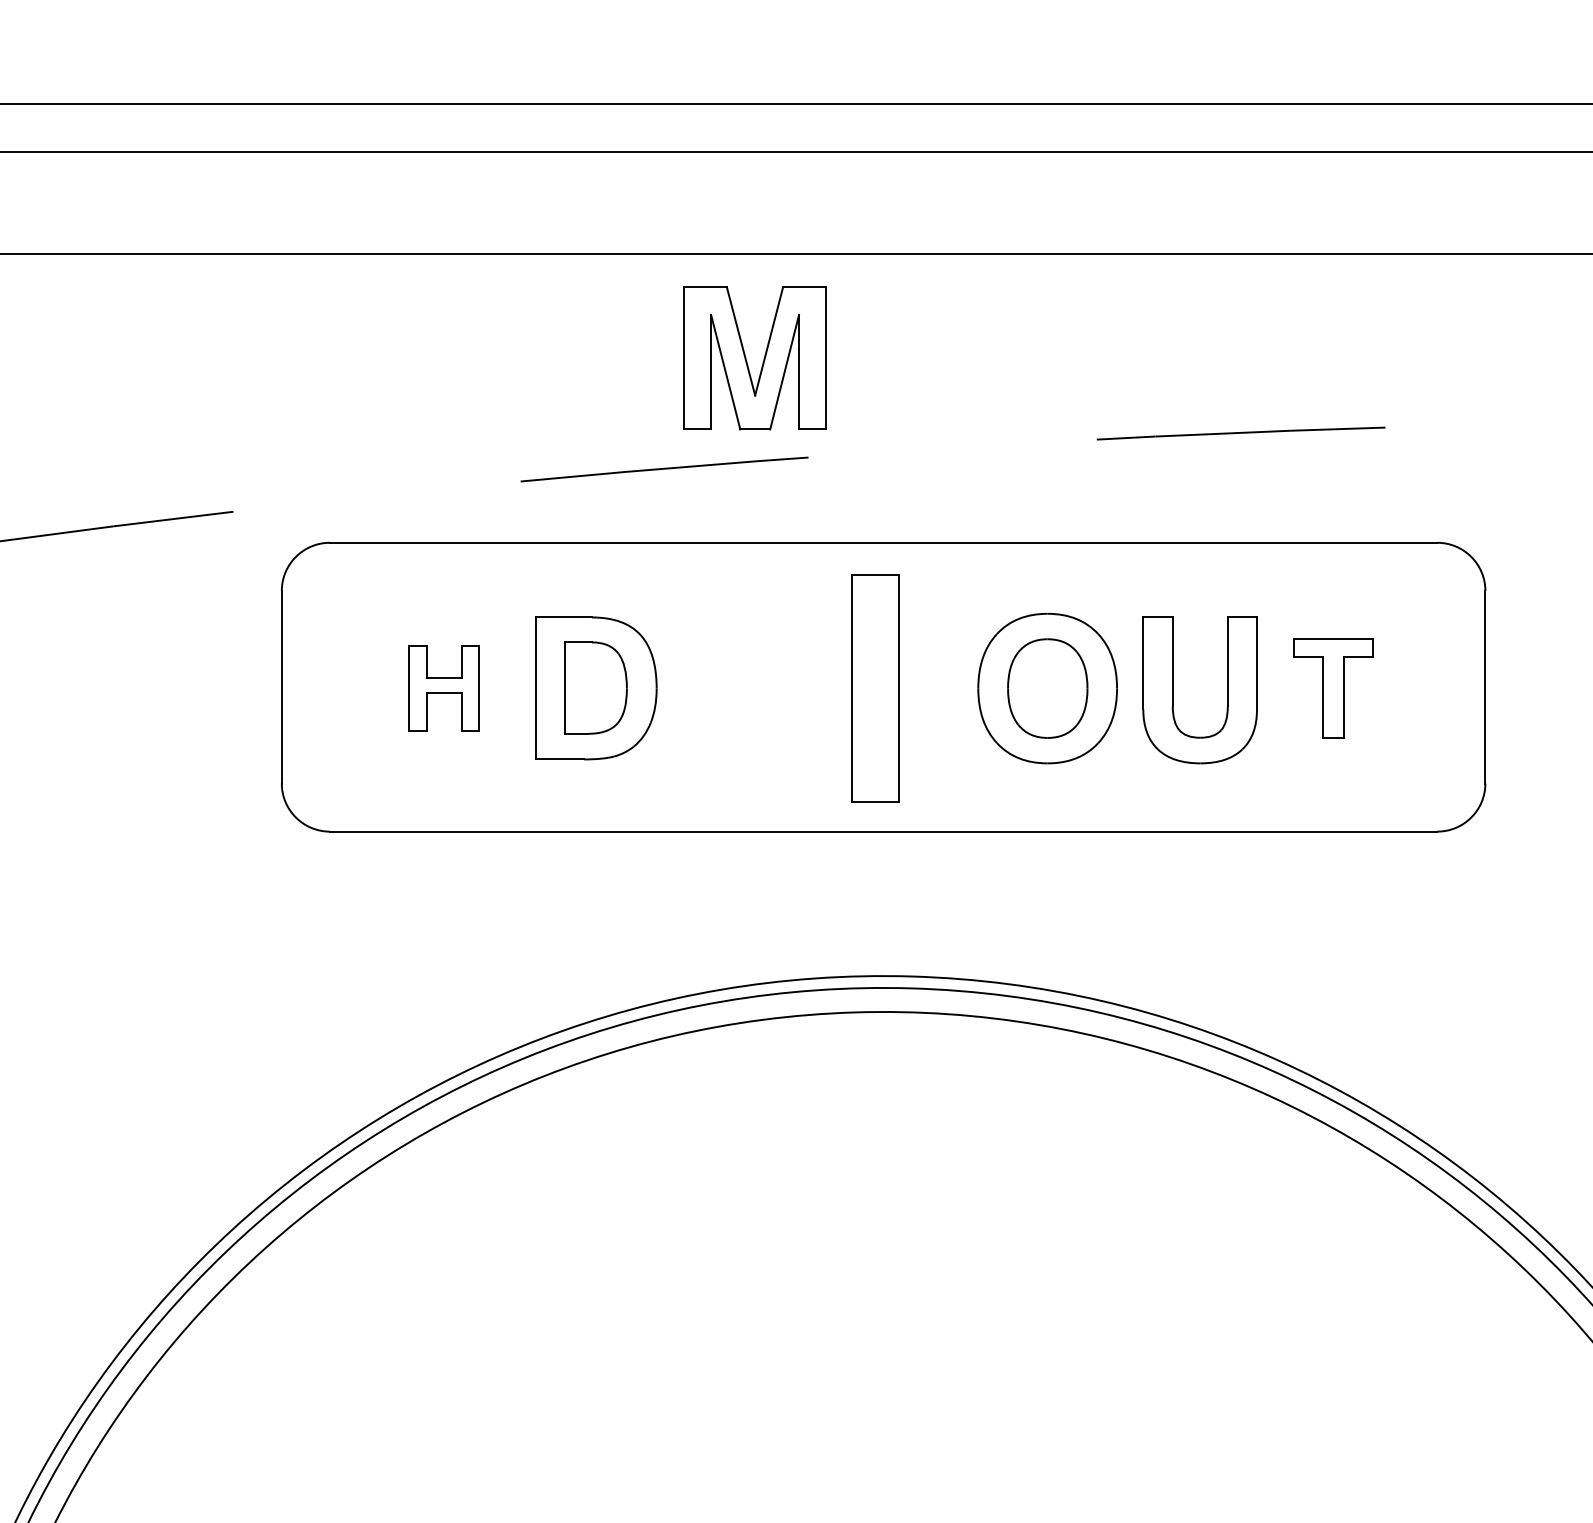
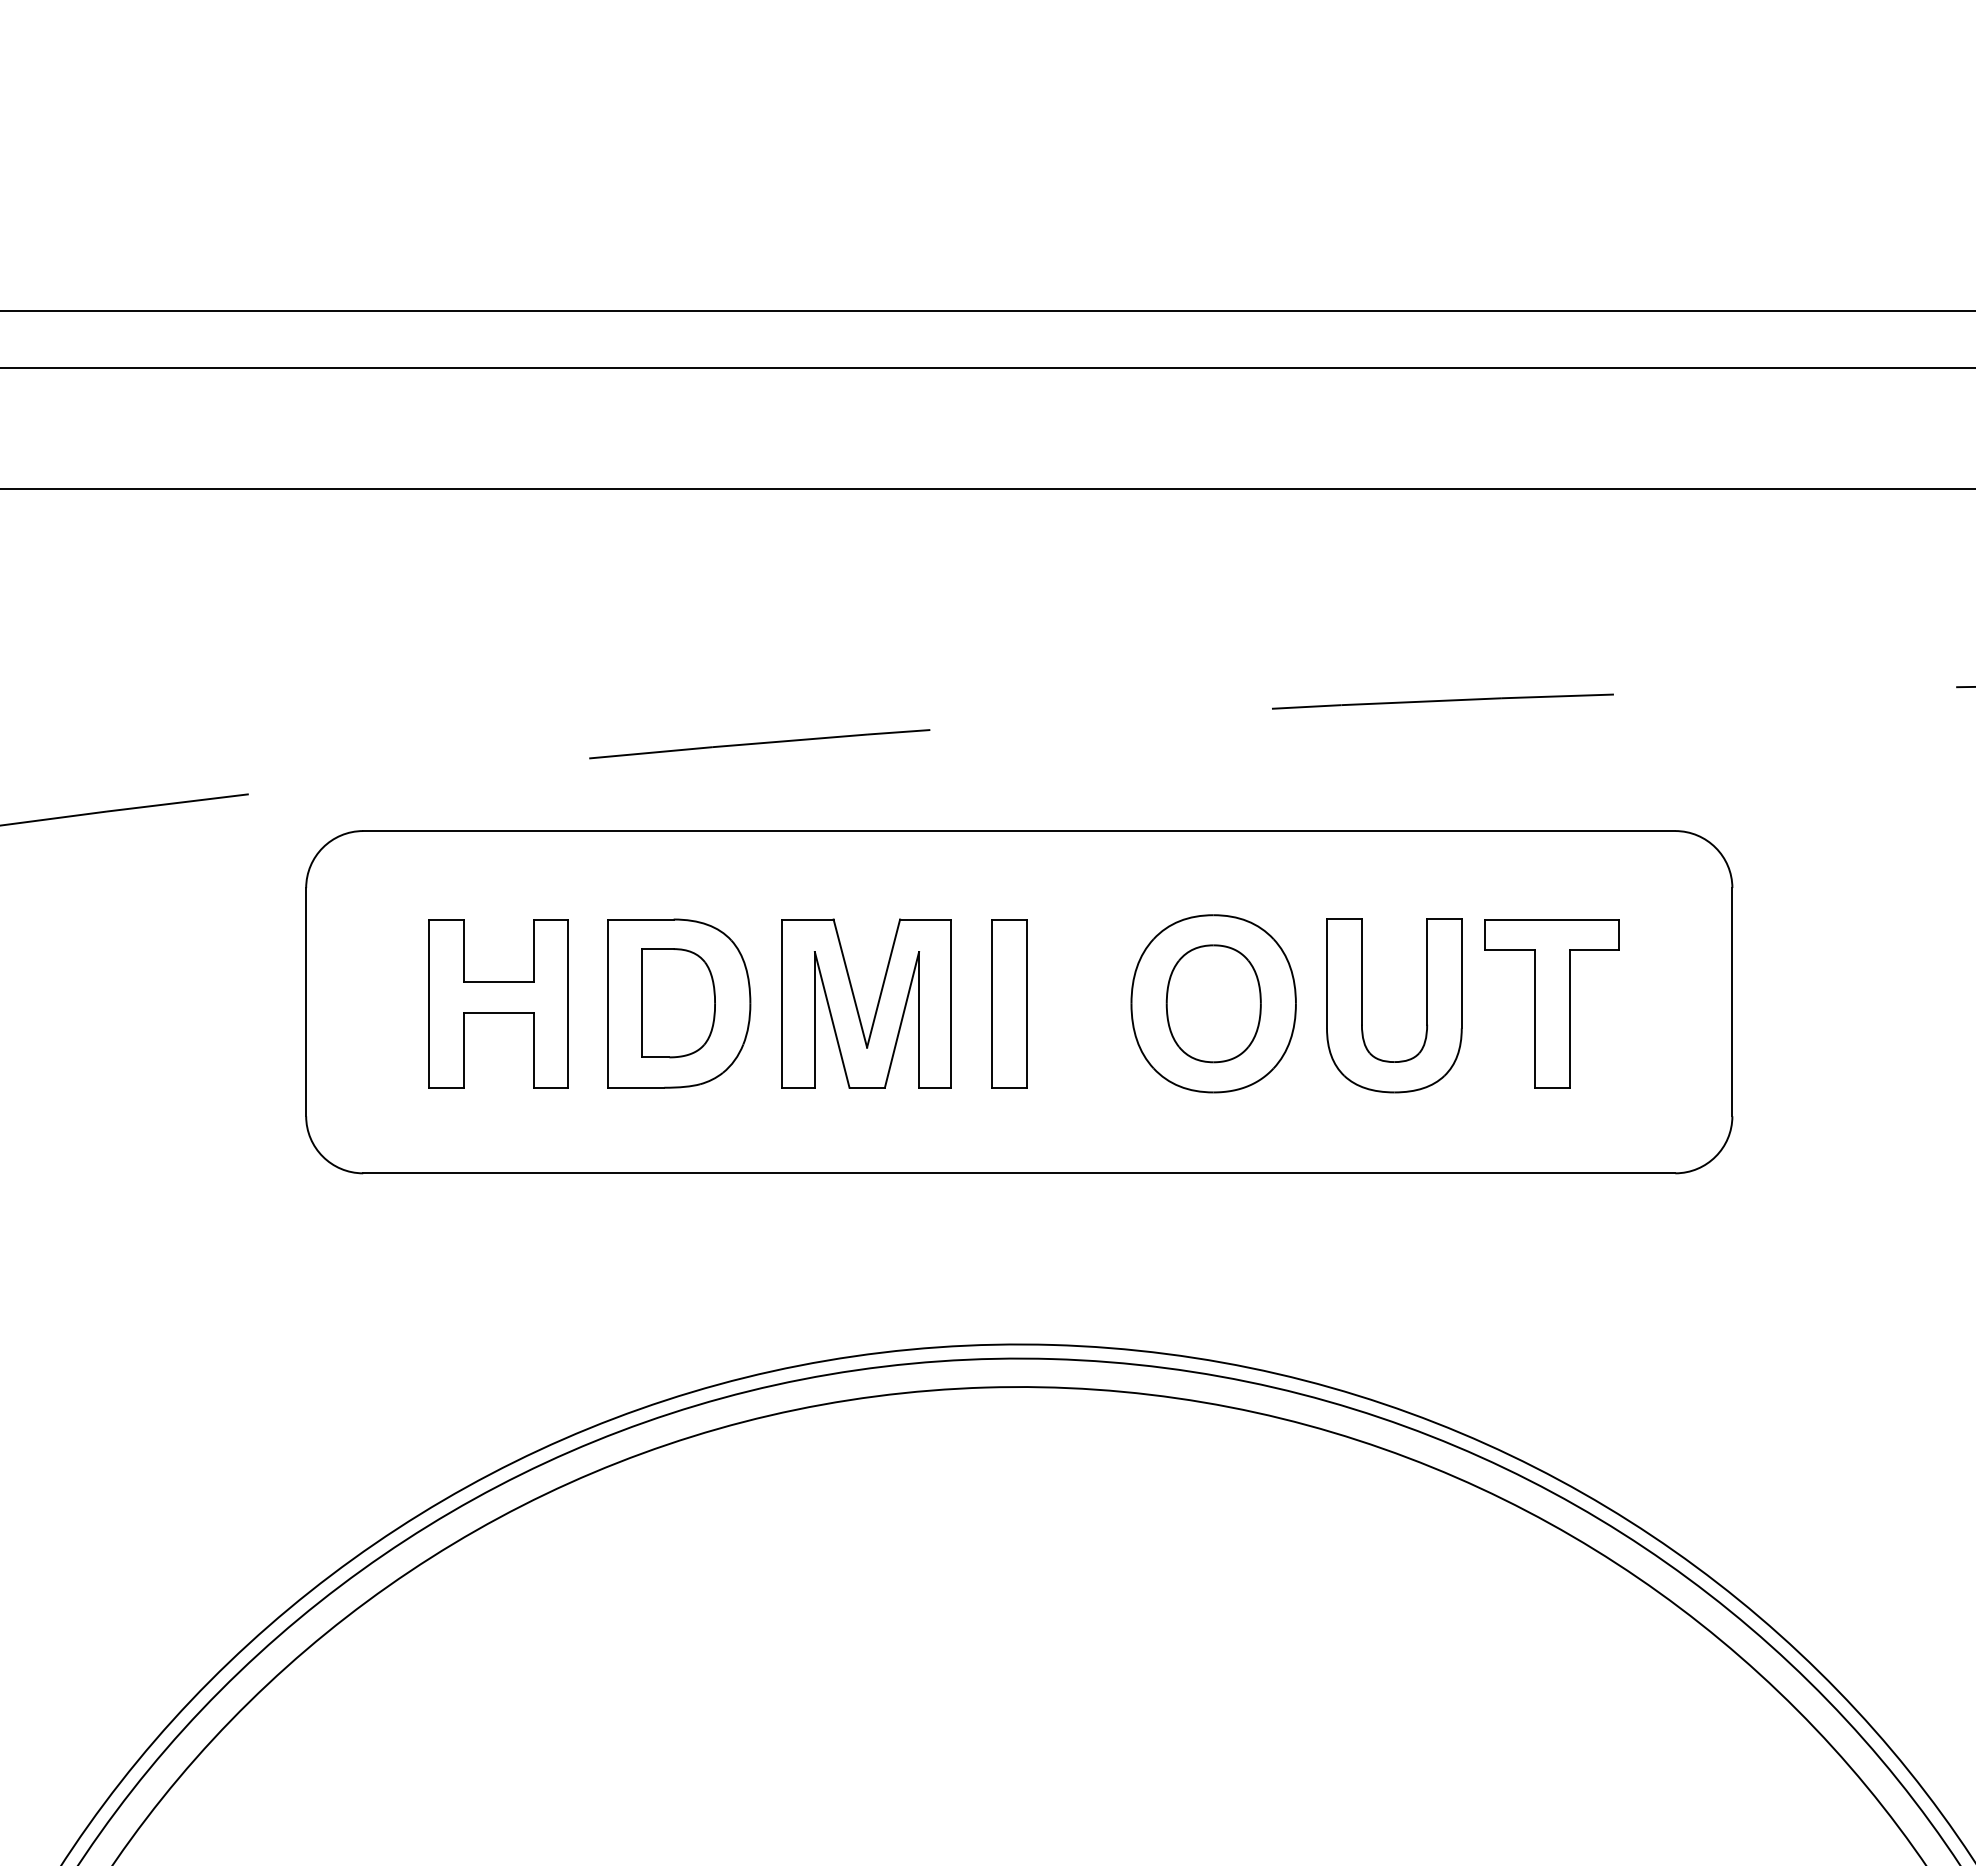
part: (747, 360) -> (857, 1006), moved
part: (444, 688) -> (498, 1003), size x1.67
part: (875, 688) -> (1009, 1003), size x0.62
part: (1332, 688) -> (1551, 1003), size x1.43

